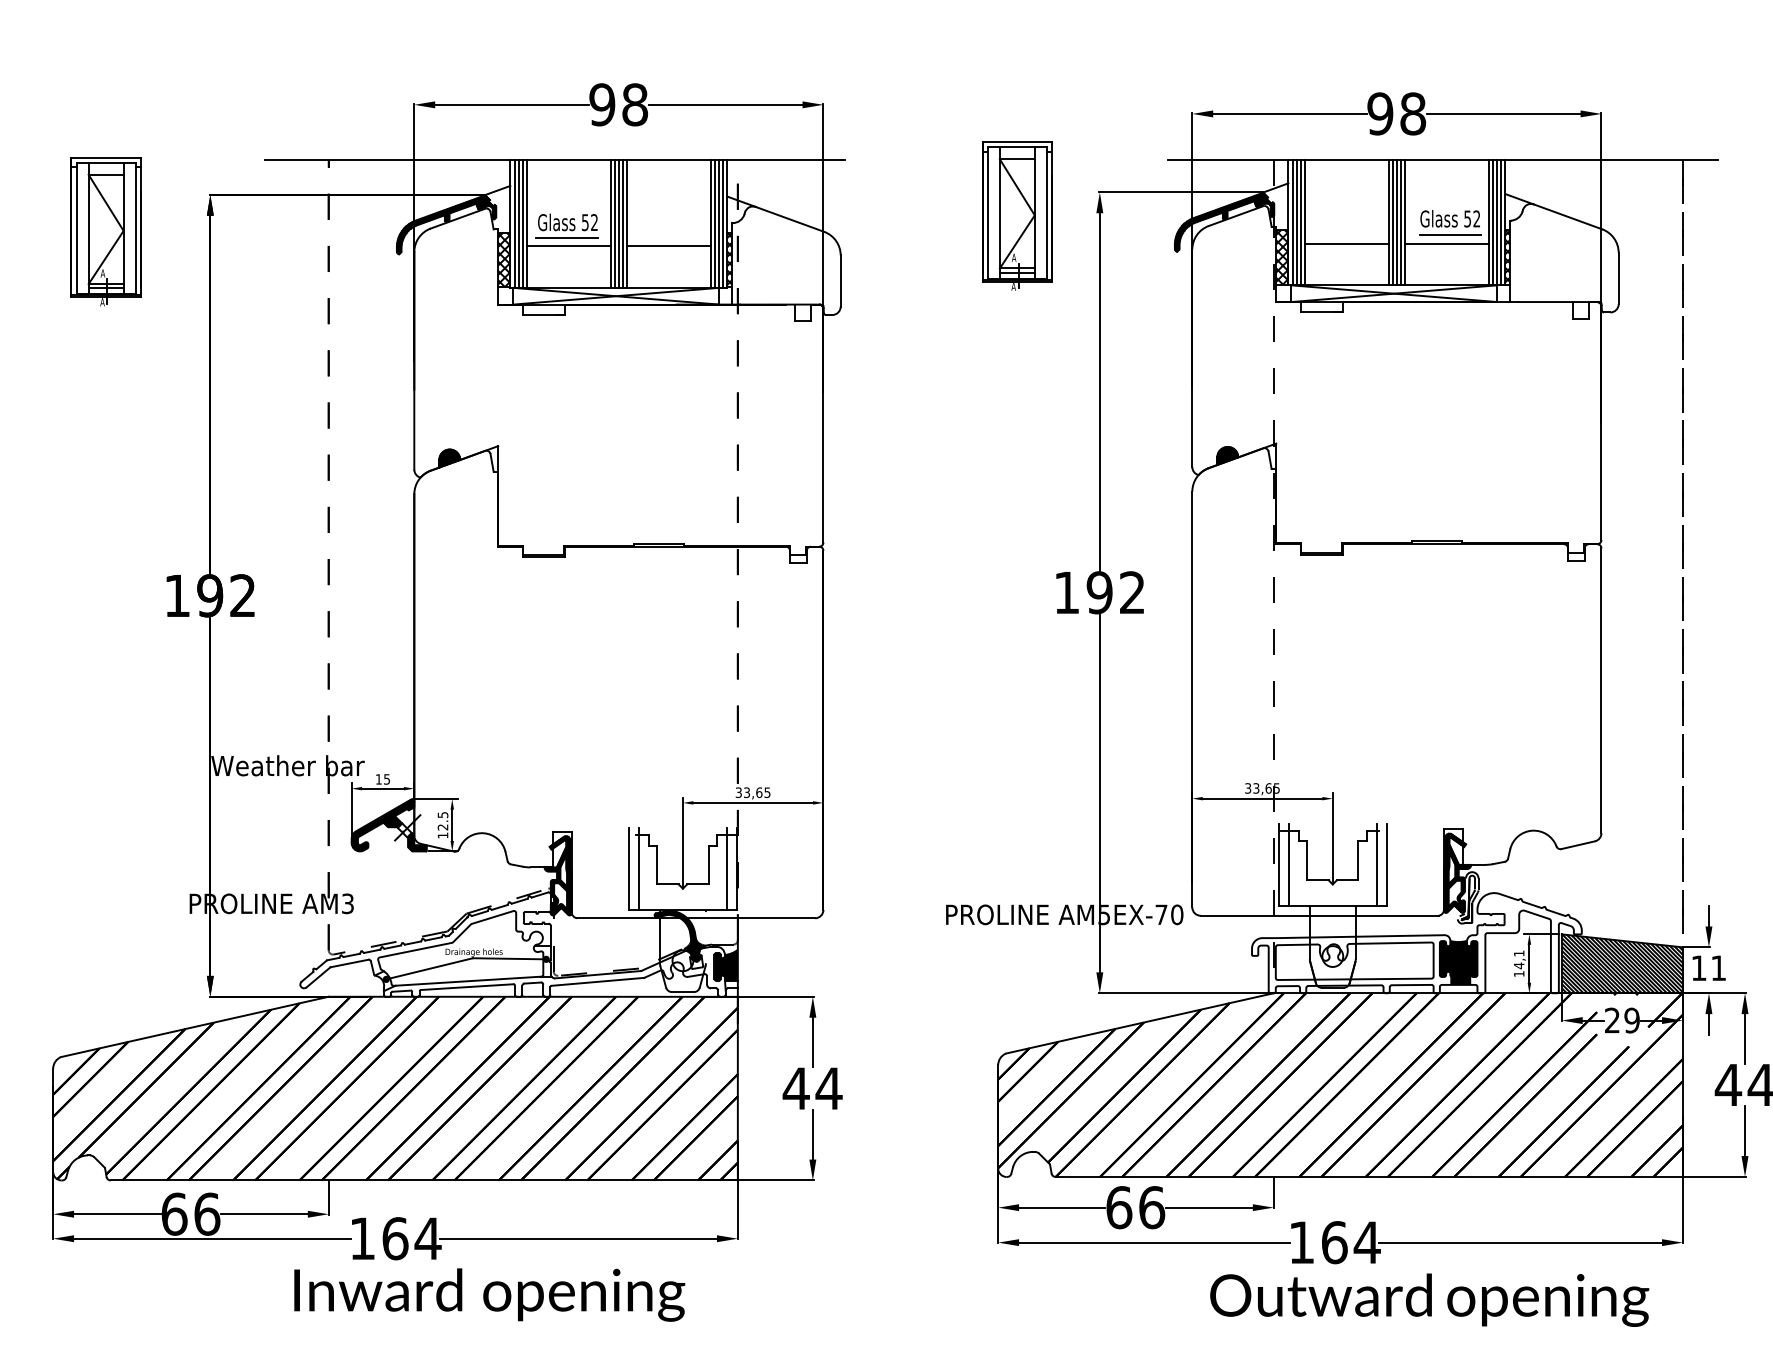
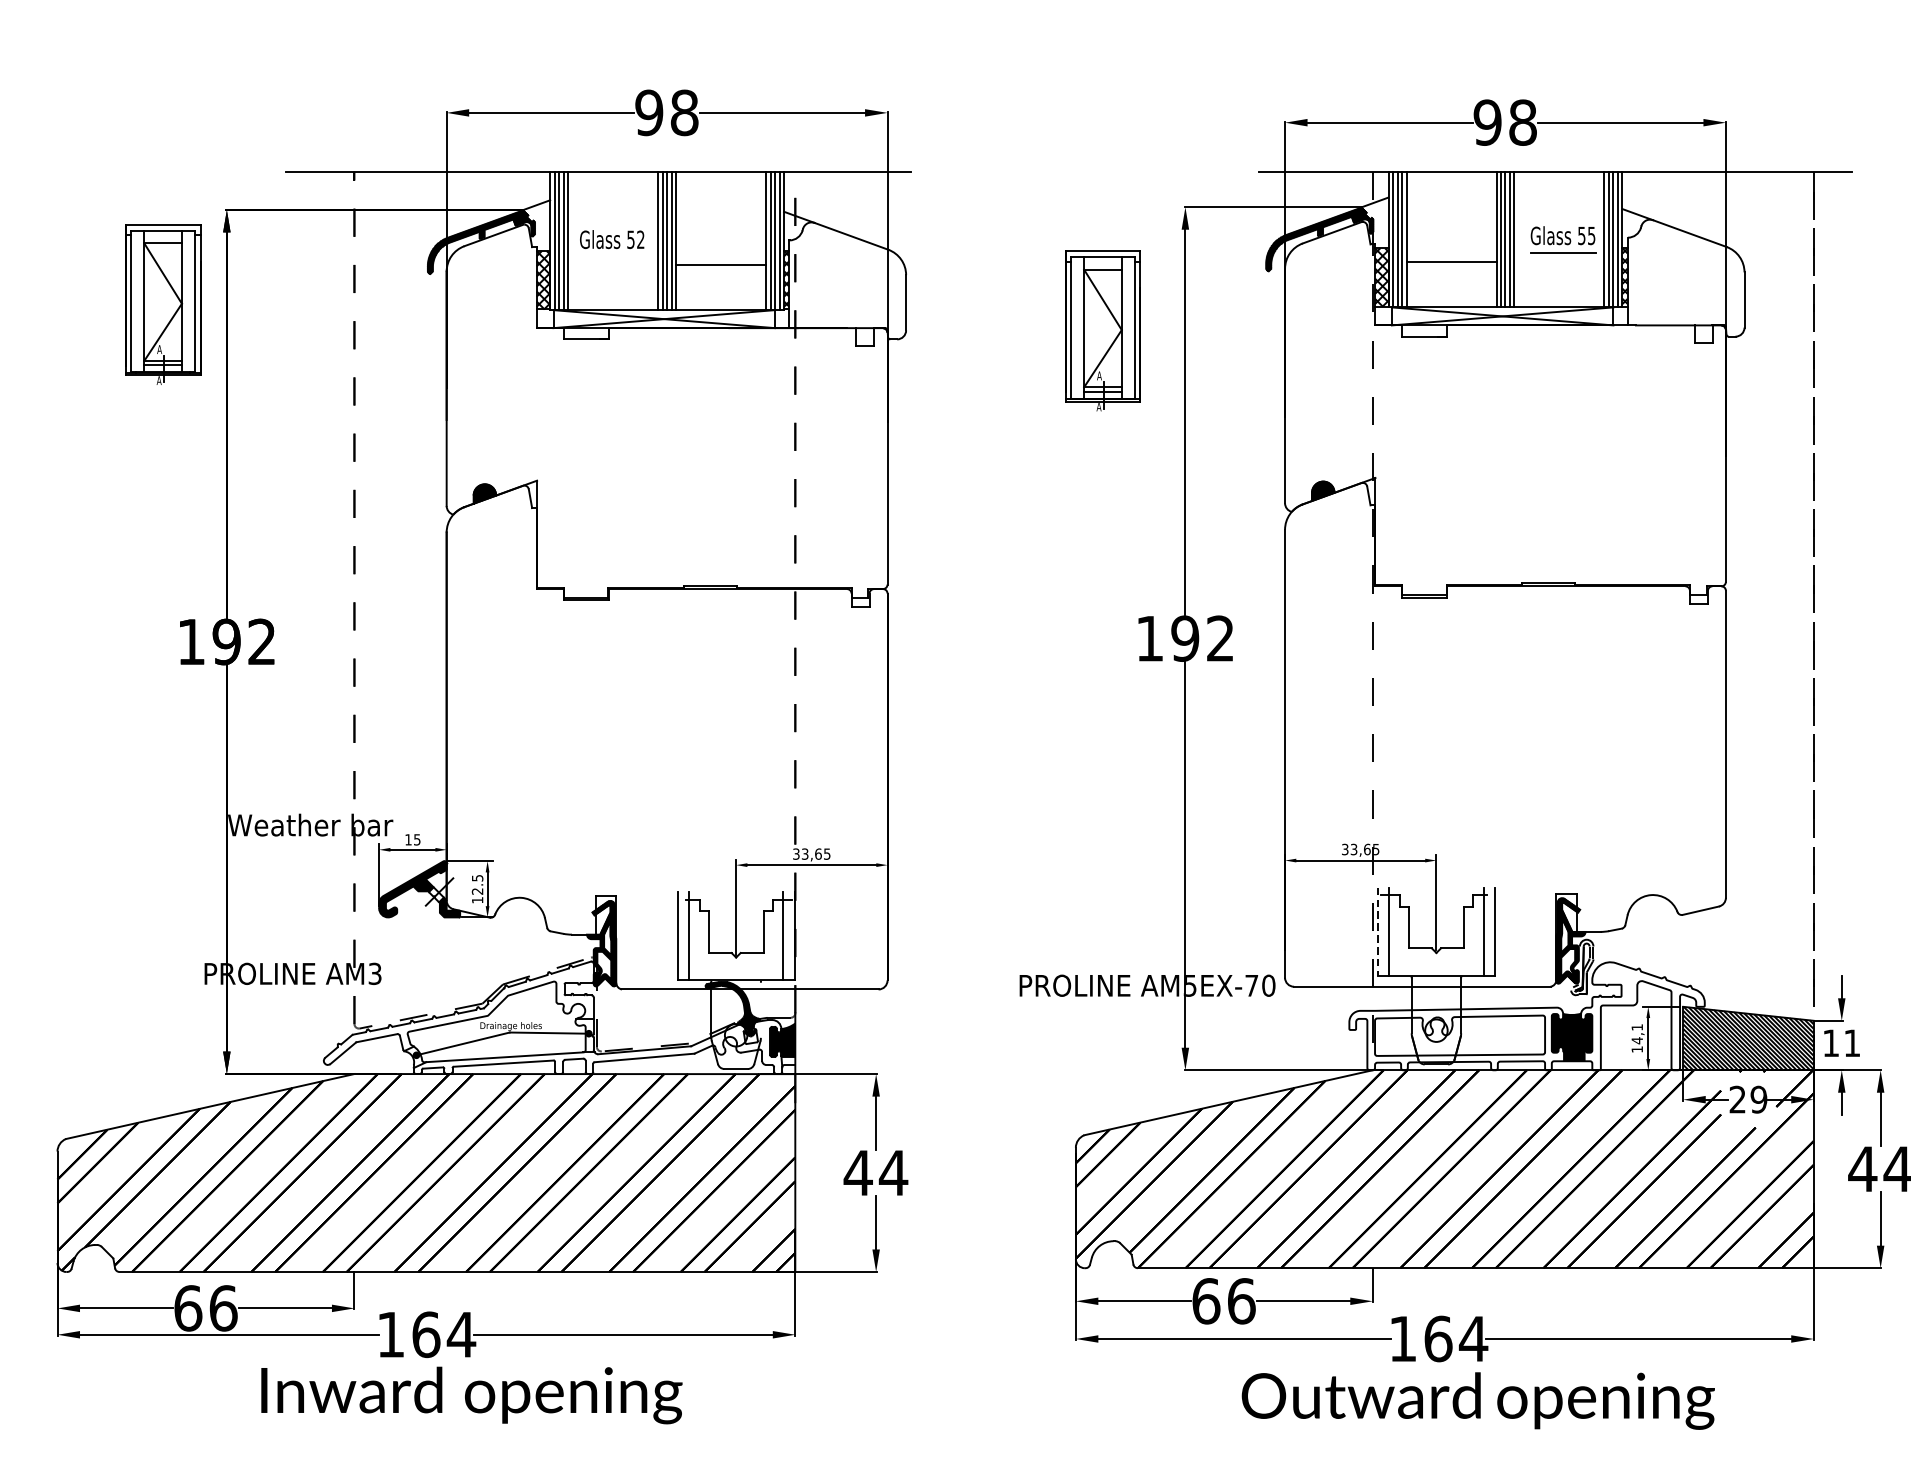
part: (1017, 215) -> (1103, 330), moved
text: (1476, 218) -> (1591, 235), 52 -> 55
part: (105, 231) -> (162, 304), moved
line: (566, 237) -> (610, 255), removed
line: (1446, 243) -> (1558, 262), removed
line: (568, 246) -> (612, 265), removed
line: (1278, 864) -> (1377, 931), solid -> dashed
text: (489, 1294) -> (471, 1394), moved
text: (1429, 1299) -> (1478, 1400), moved

